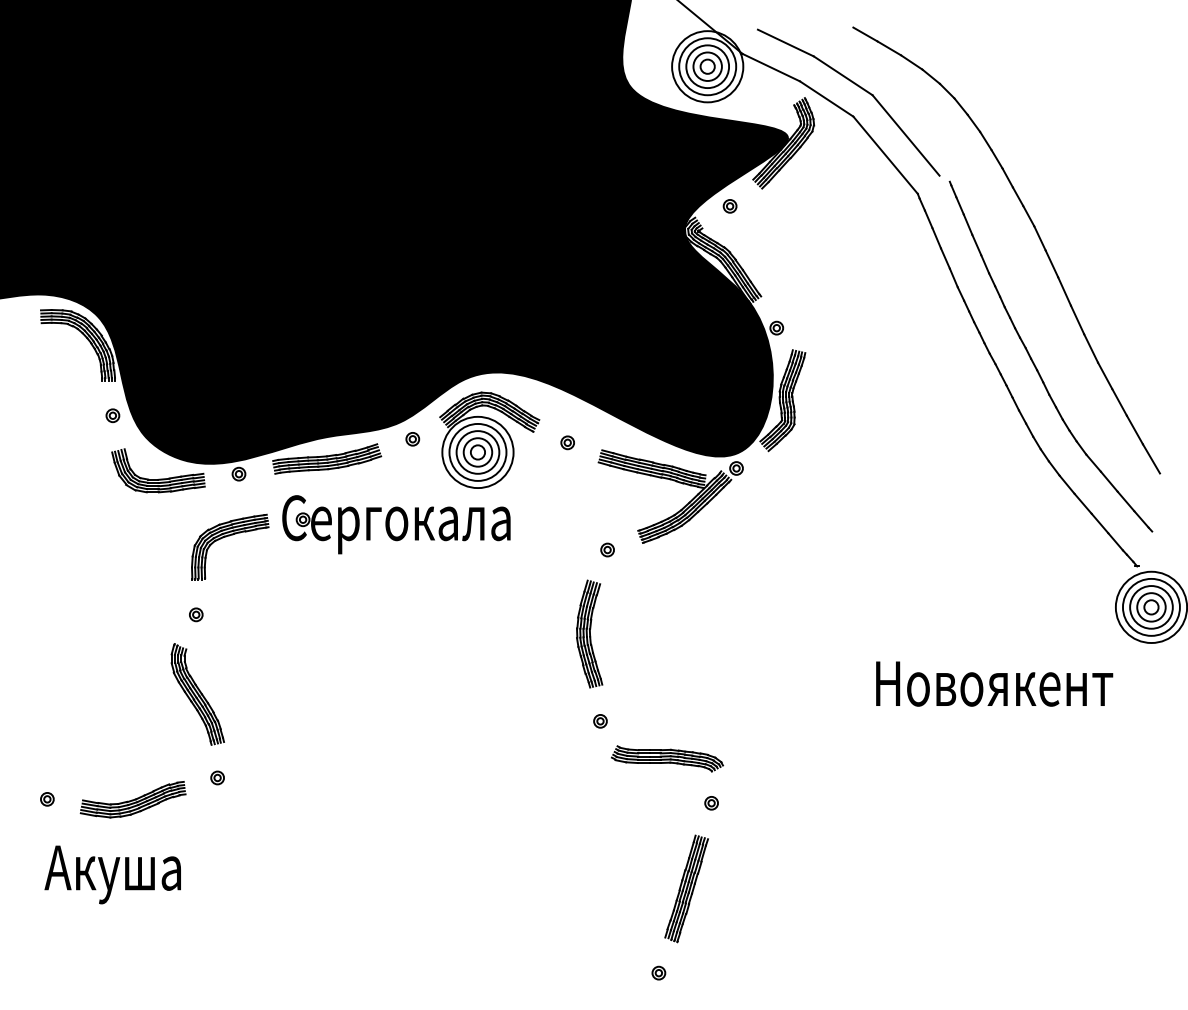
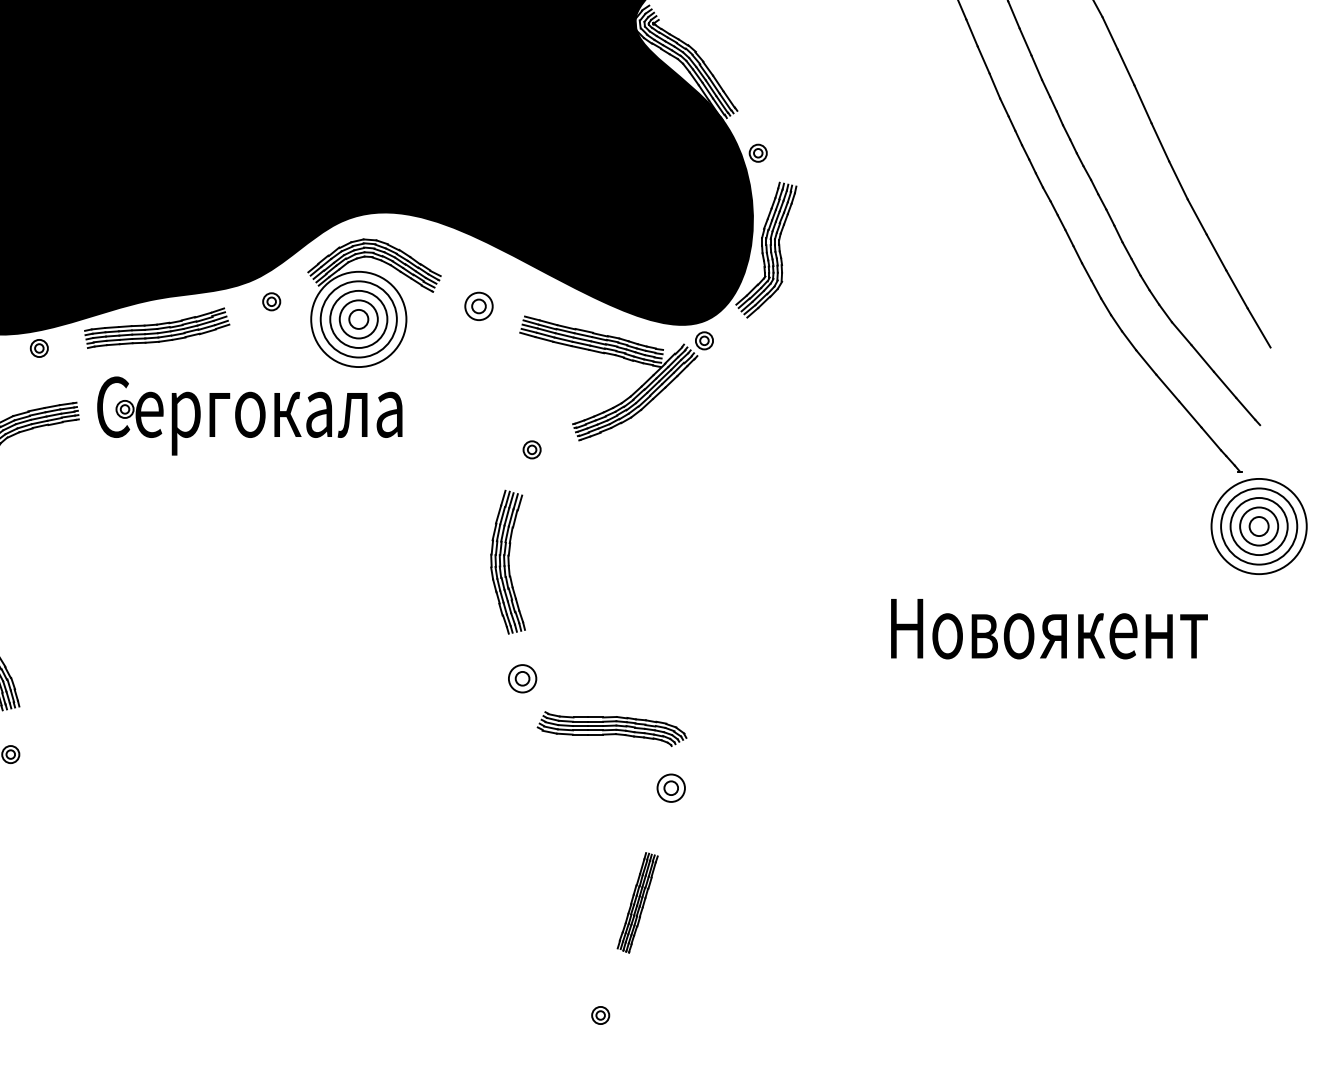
part: (567, 442) -> (478, 306), size x1.6
part: (600, 721) -> (522, 679), size x1.6
part: (711, 803) -> (670, 788), size x1.6
part: (686, 888) -> (637, 902), size x0.7

